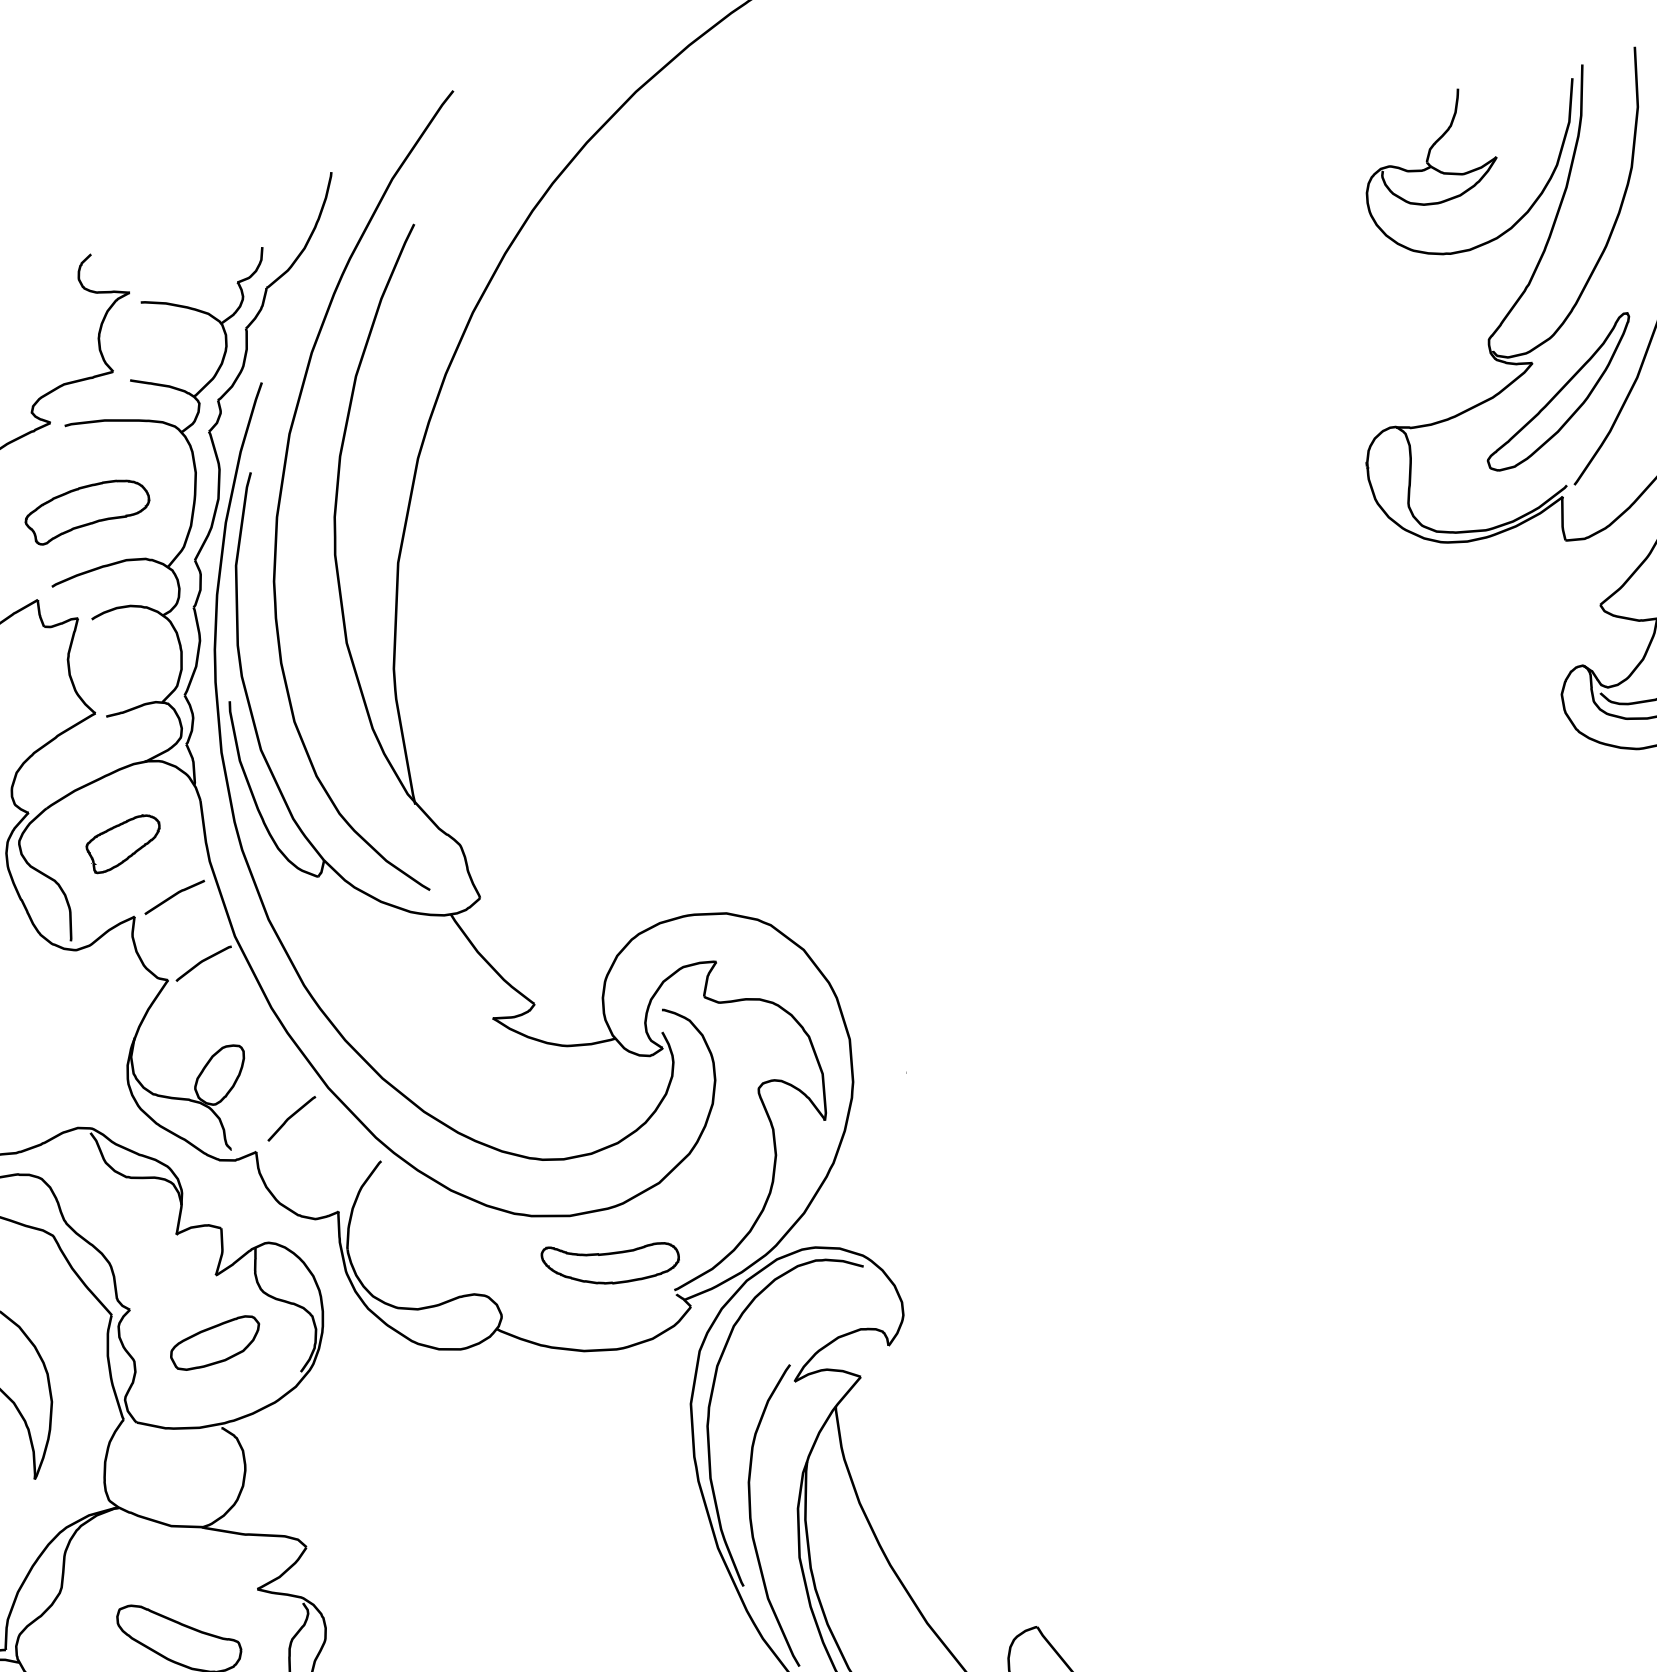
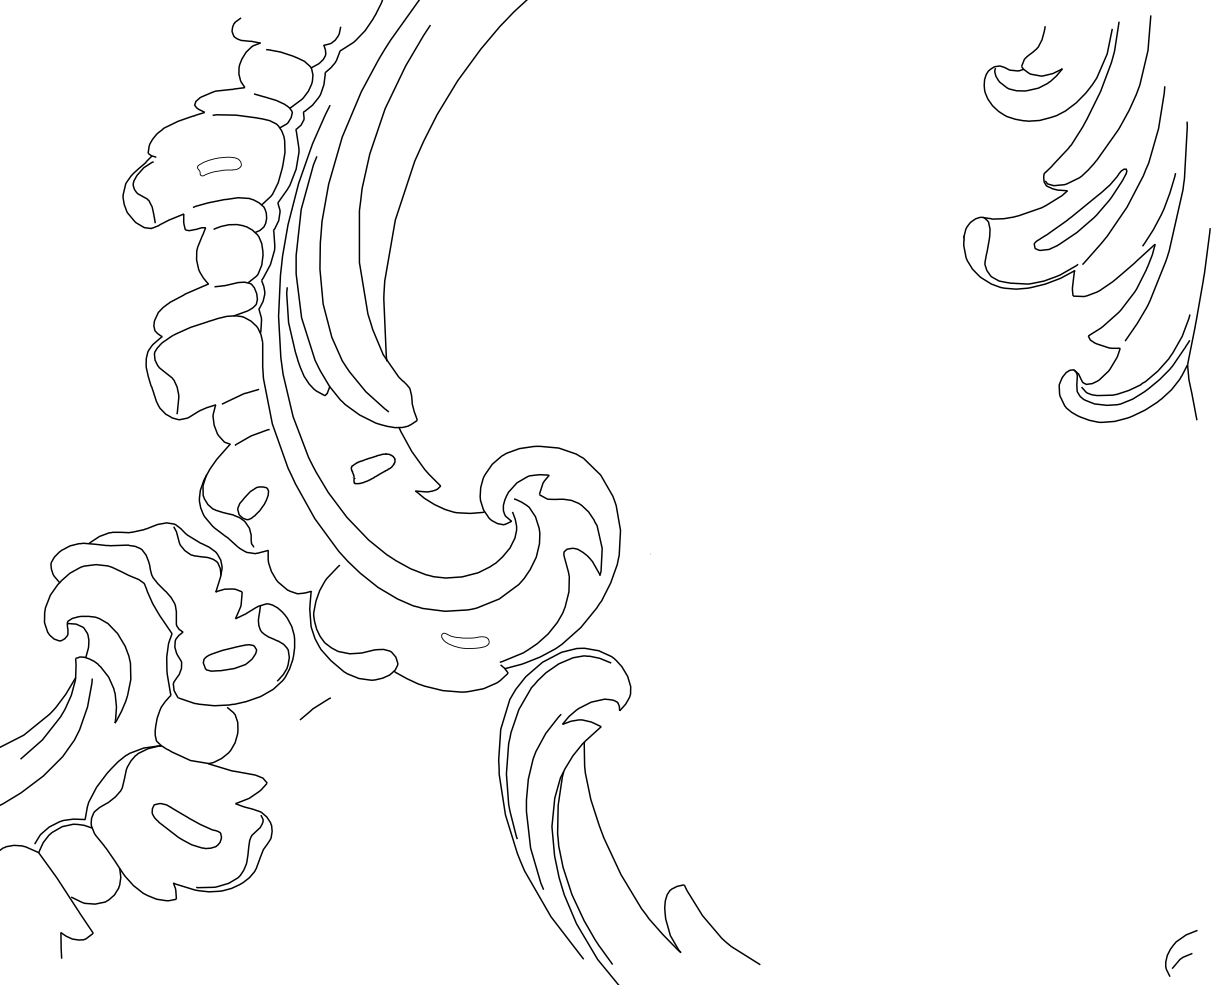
part: (87, 511) -> (219, 166), size x0.6
part: (122, 843) -> (372, 468), moved
curve: (290, 1118) -> (314, 708), moved
part: (611, 1260) -> (465, 640), size x0.6

